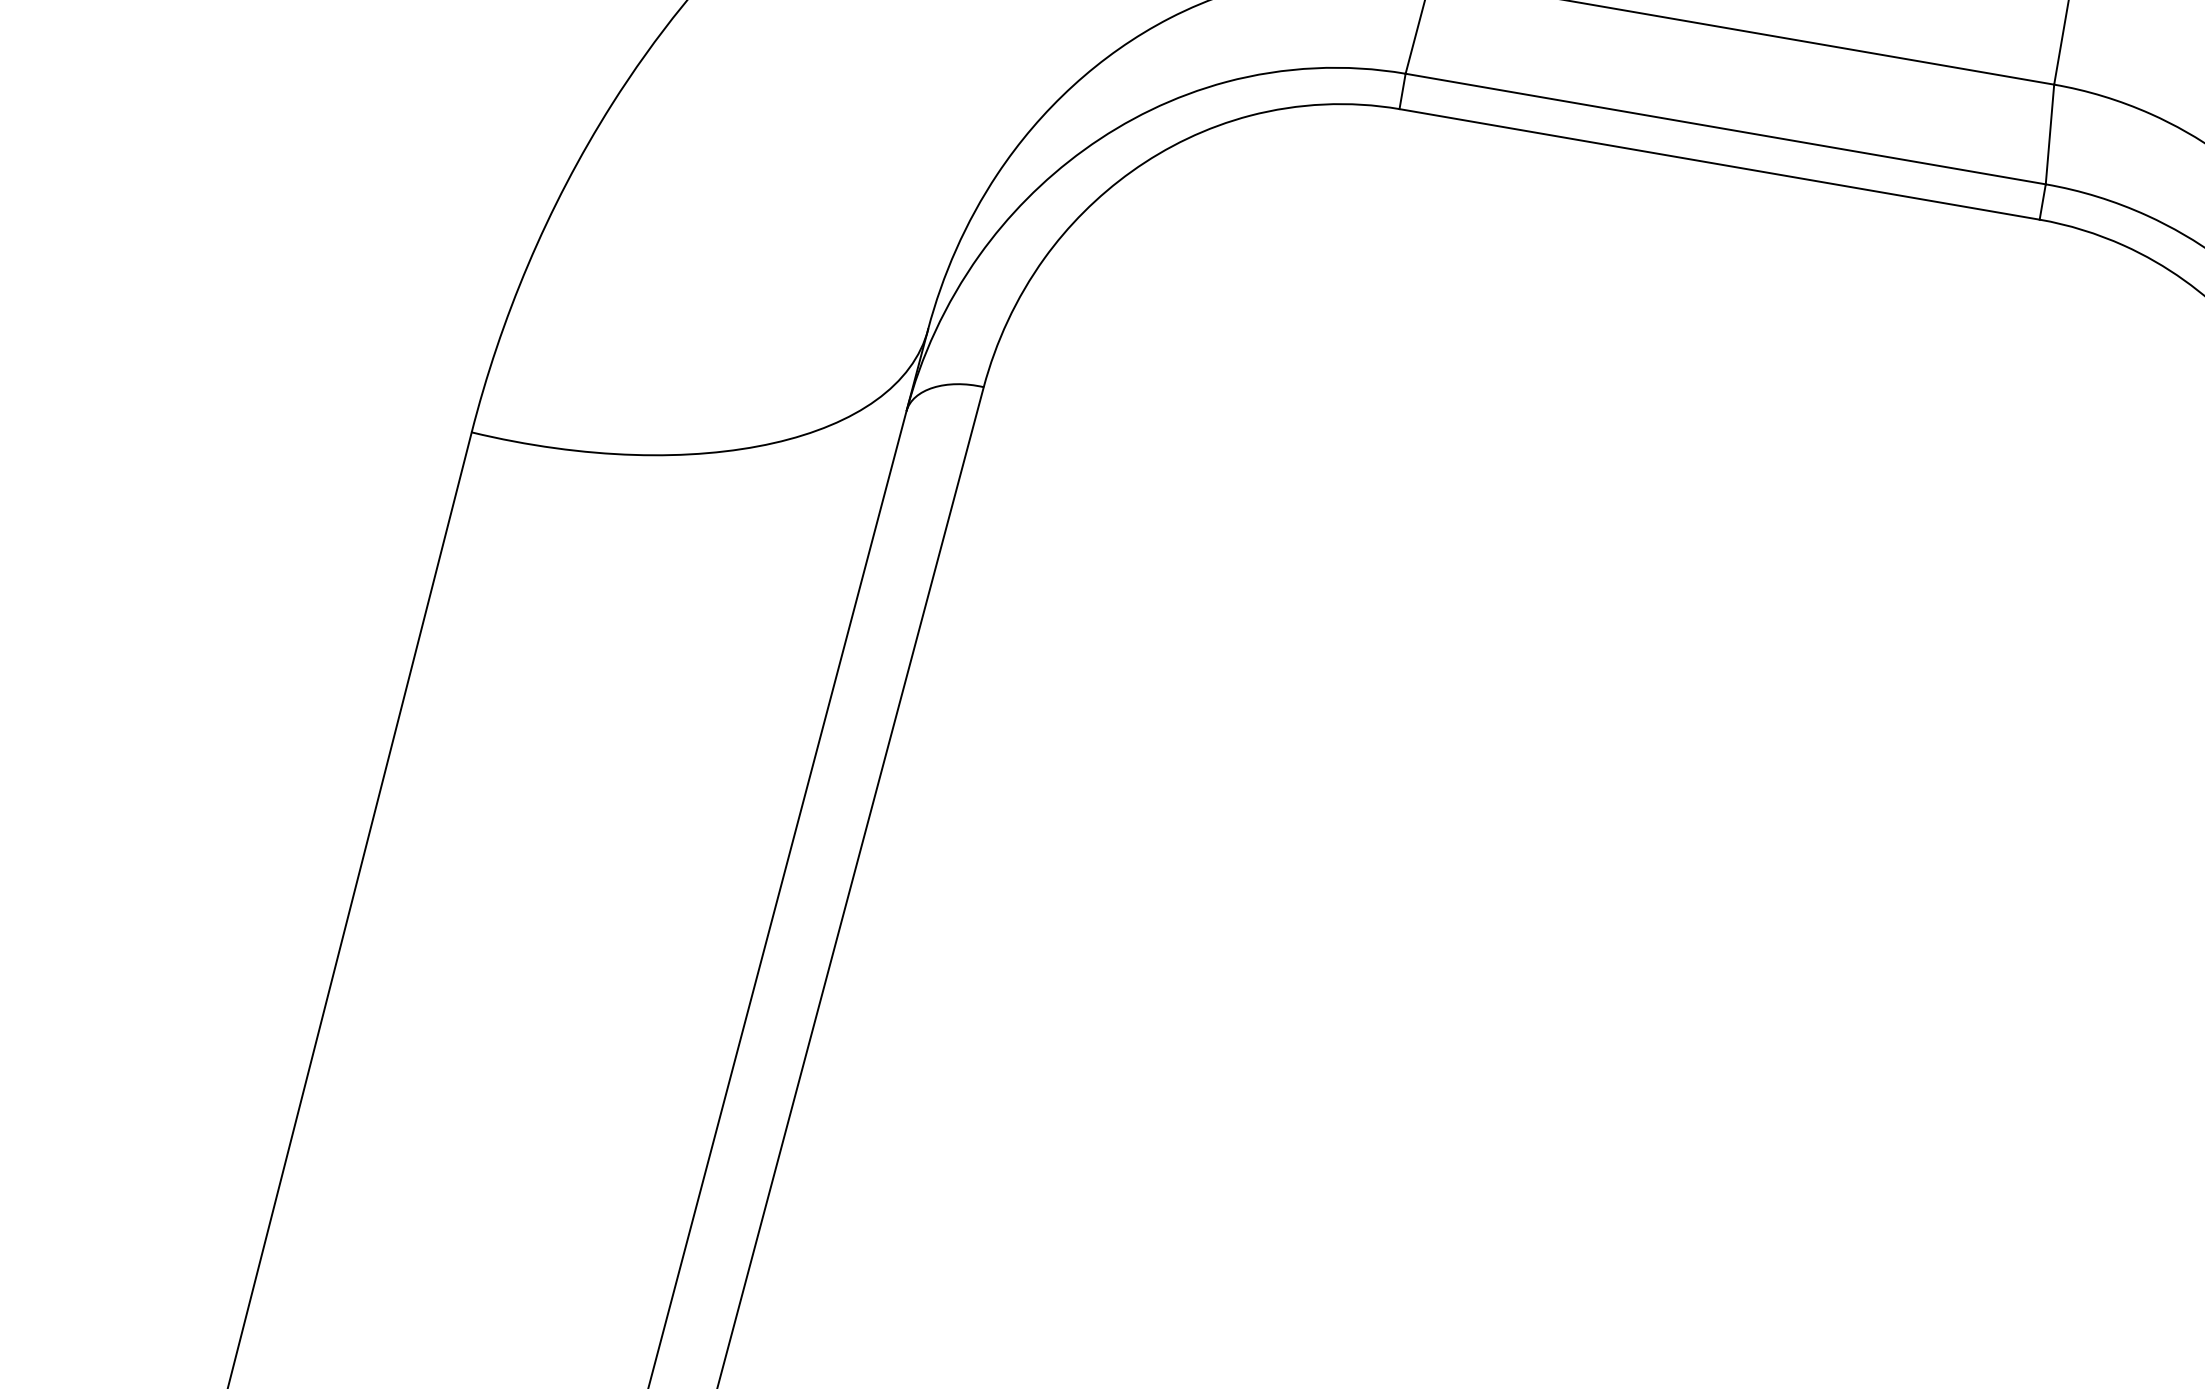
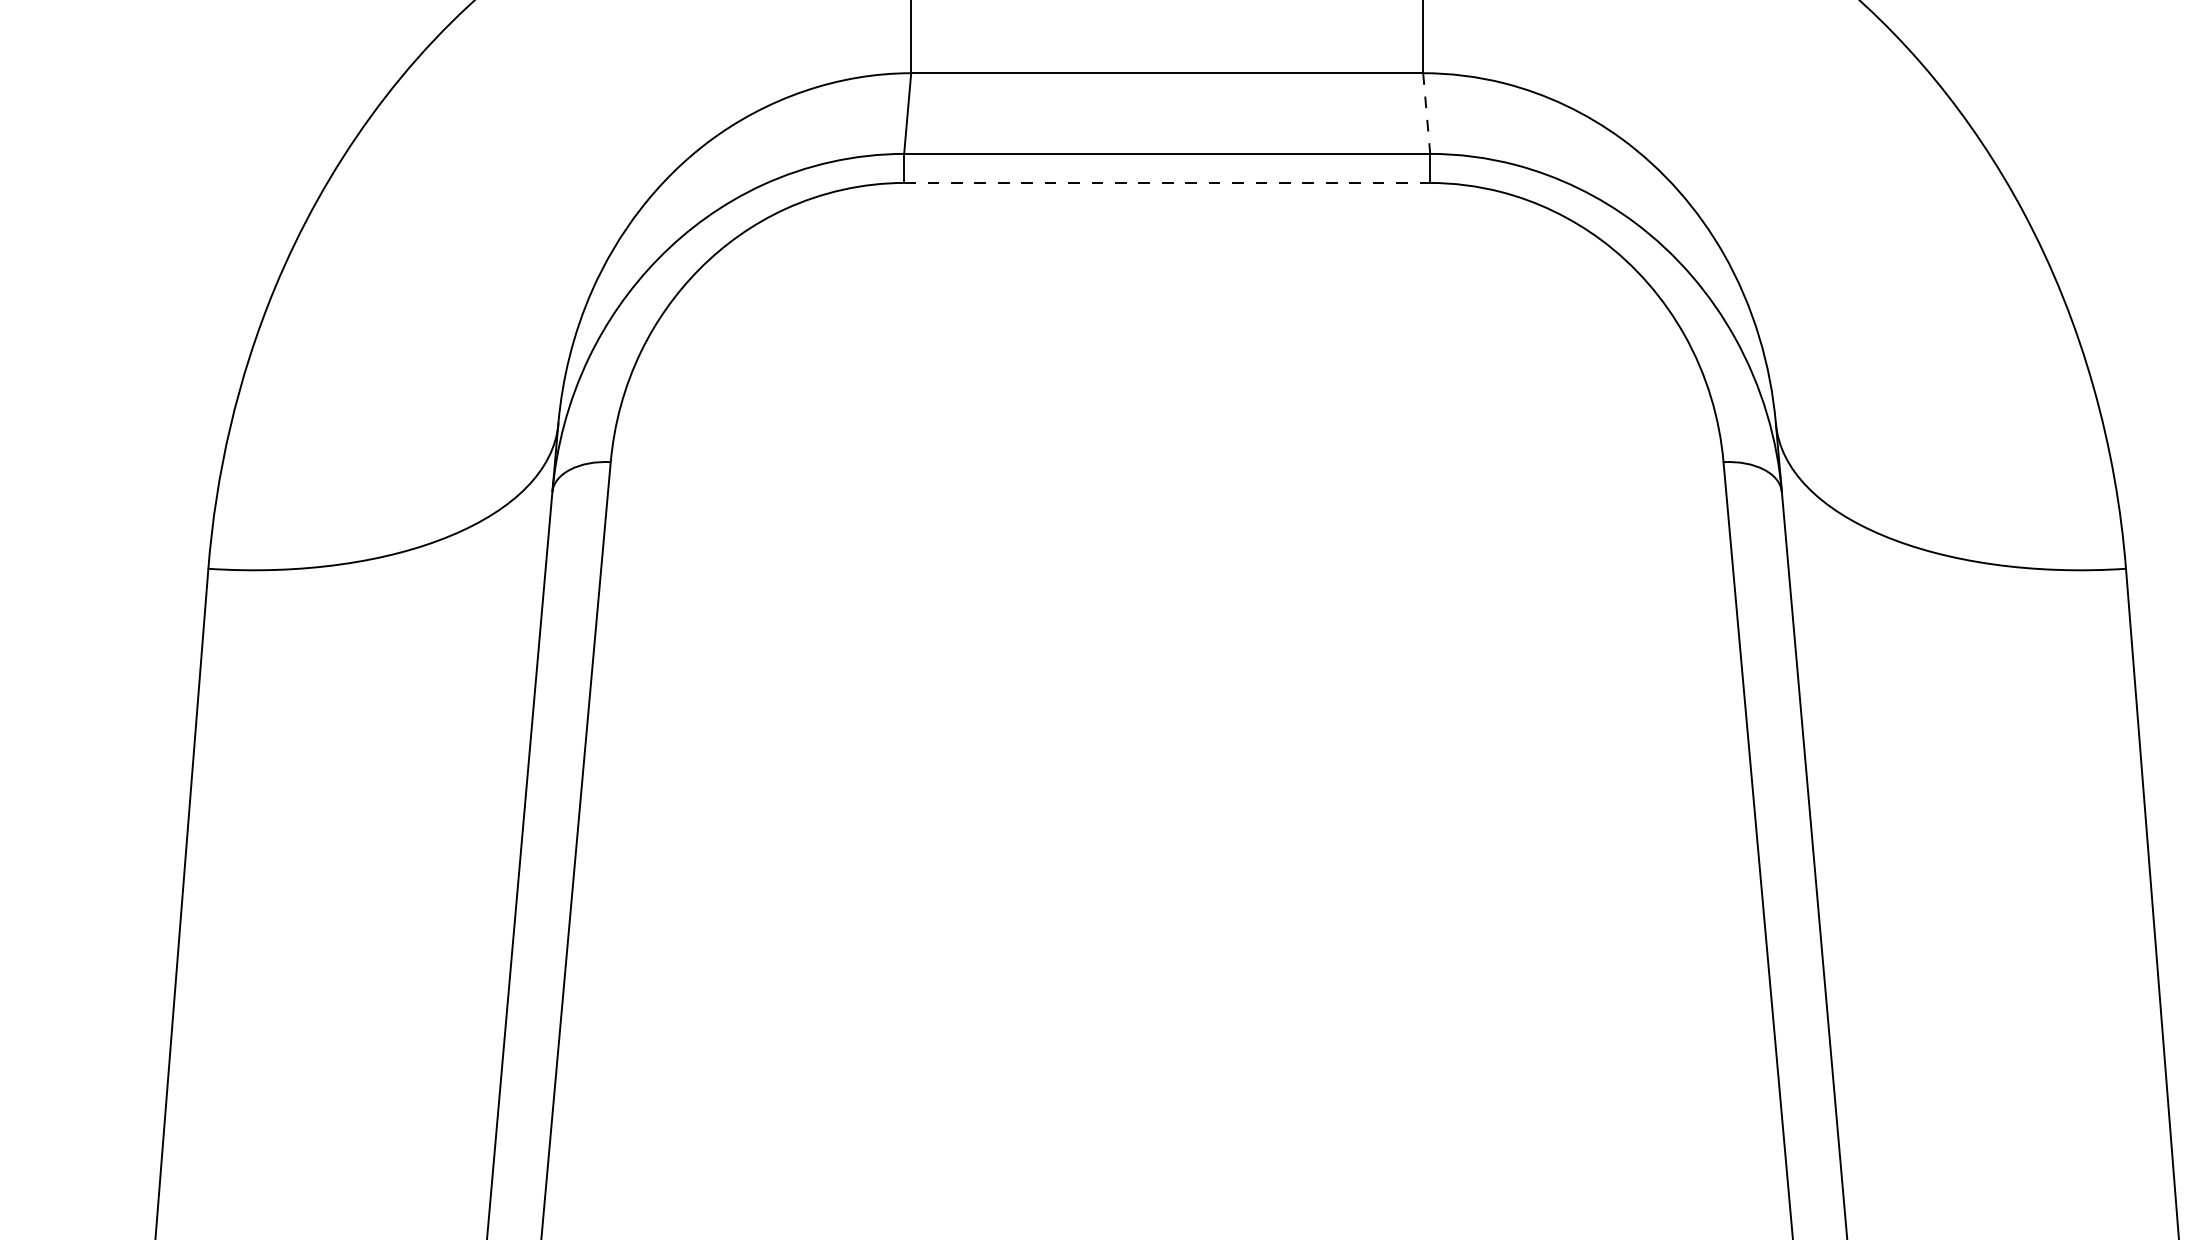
line: (2049, 134) -> (1426, 113), solid -> dashed
line: (1720, 163) -> (1167, 182), solid -> dashed

